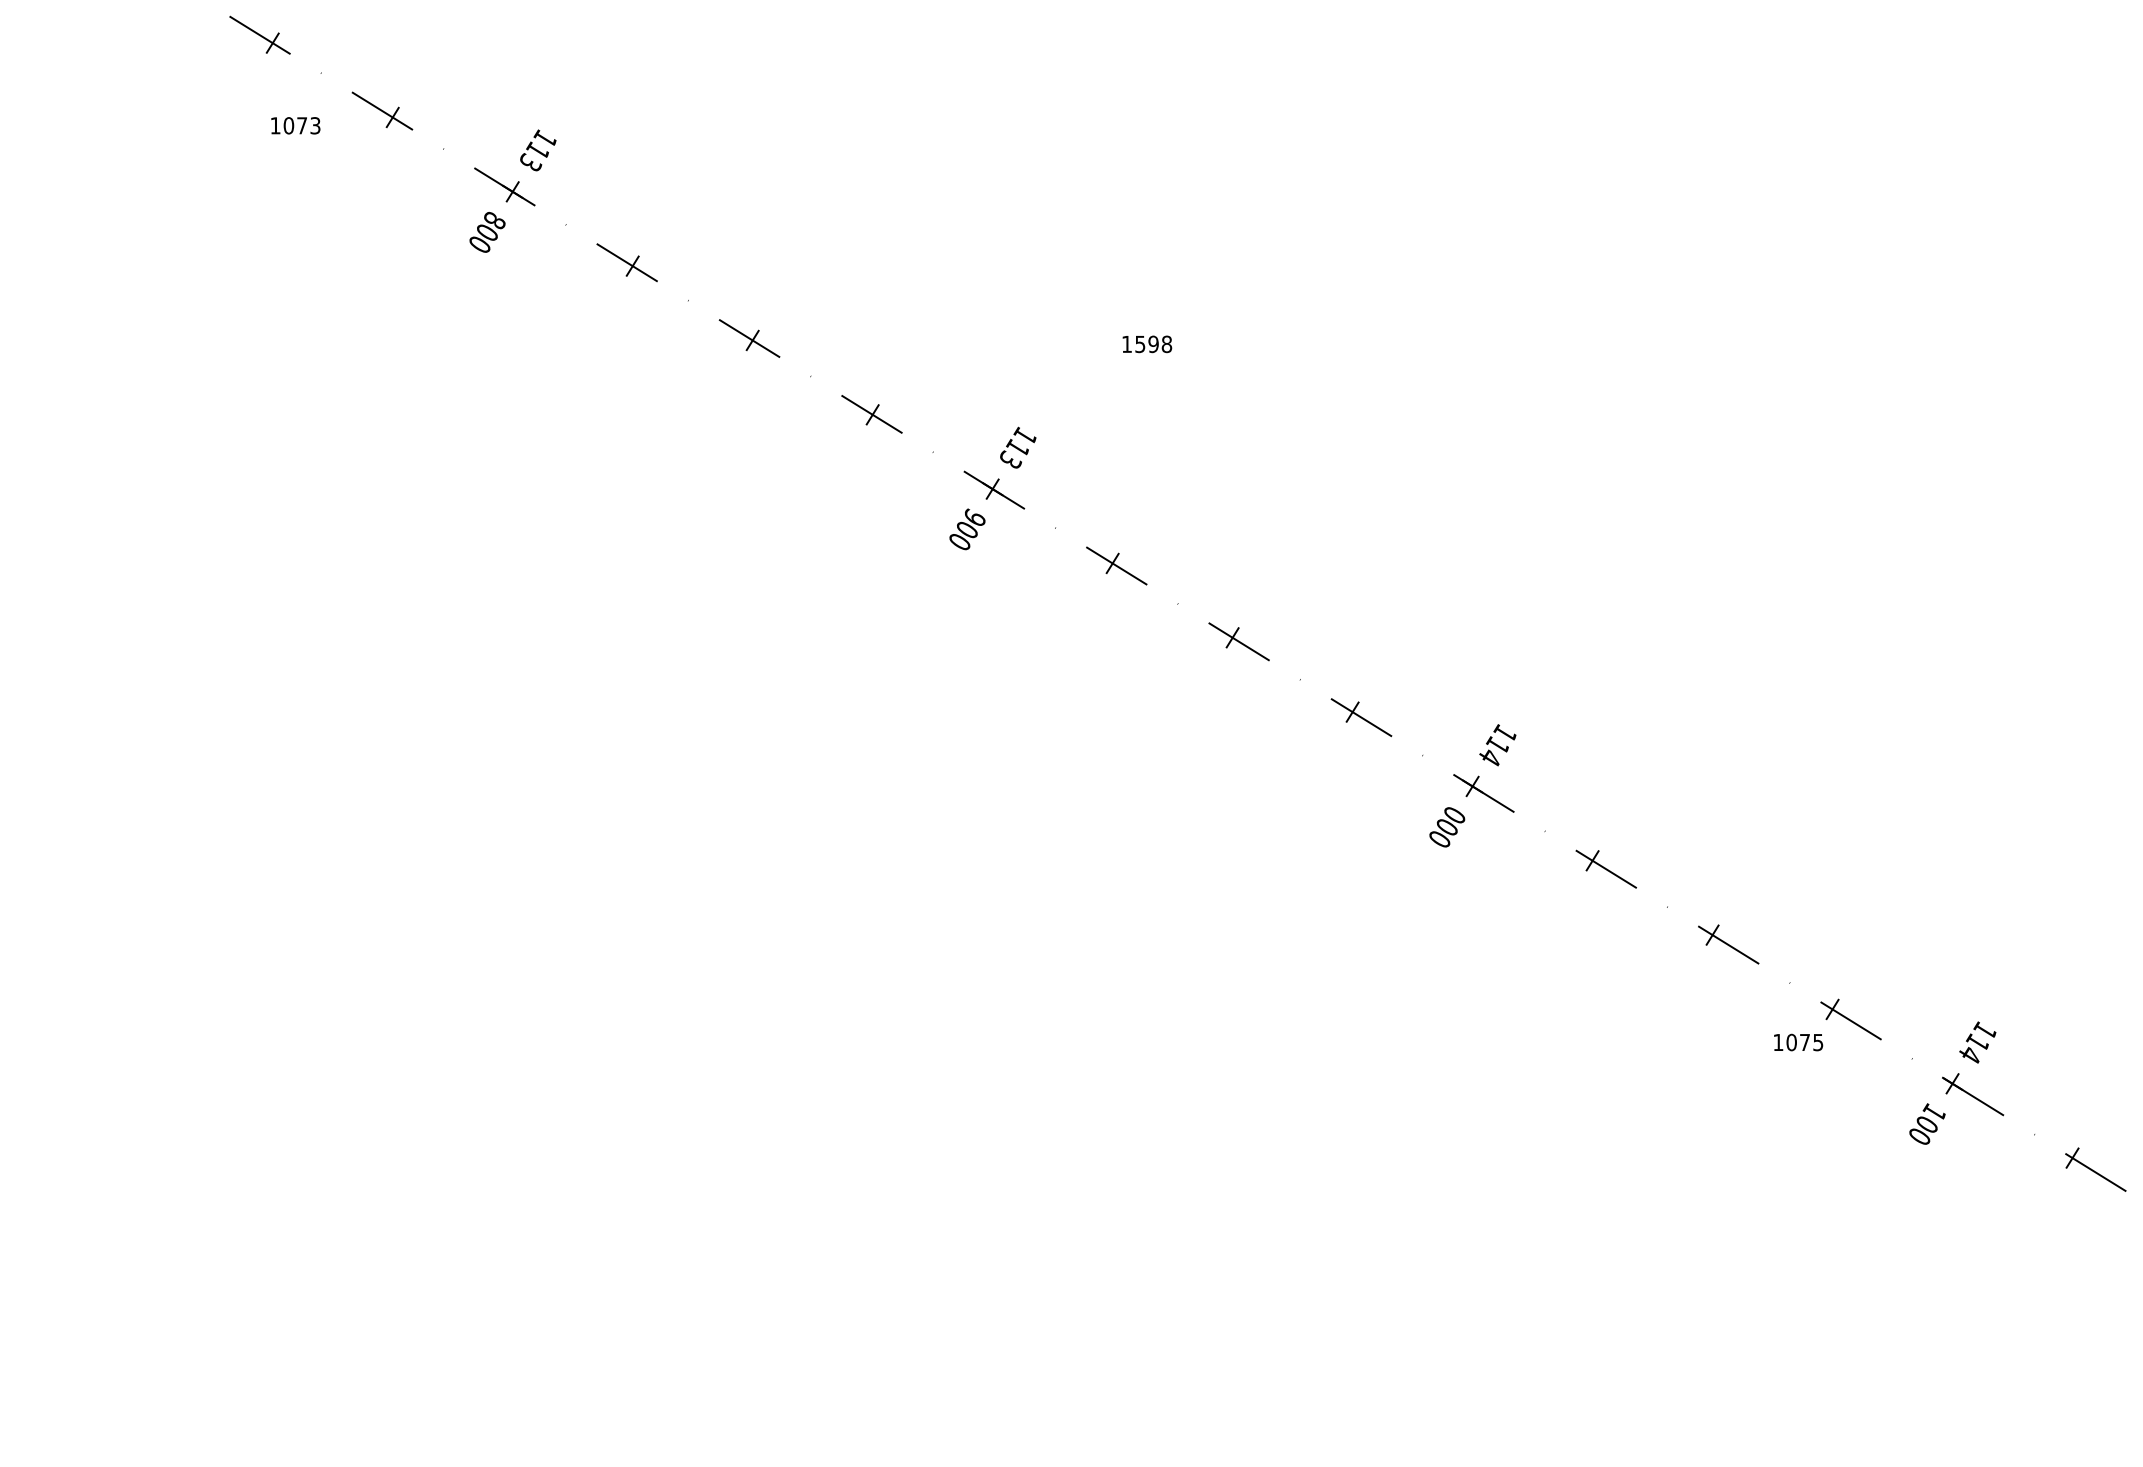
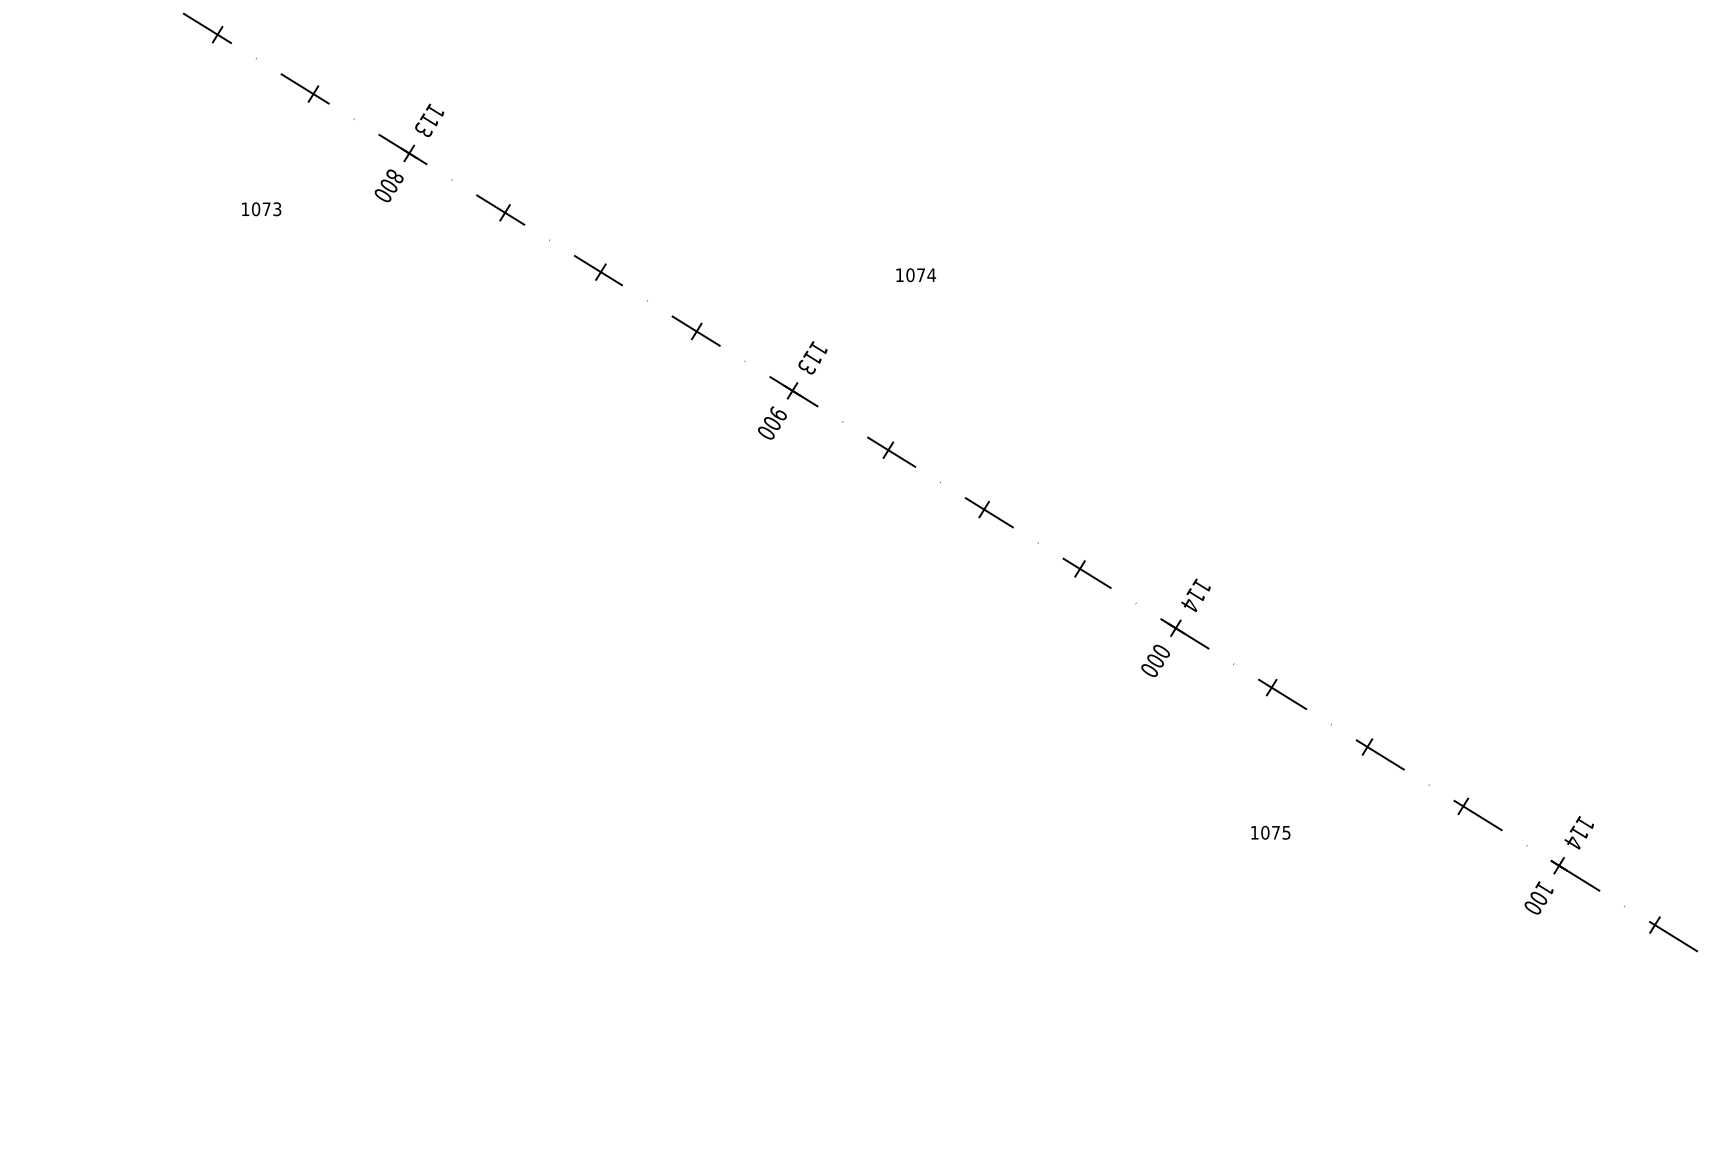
text: (295, 125) -> (261, 209), moved
text: (1153, 344) -> (920, 275), 1598 -> 1074
text: (1798, 1042) -> (1270, 832), moved

